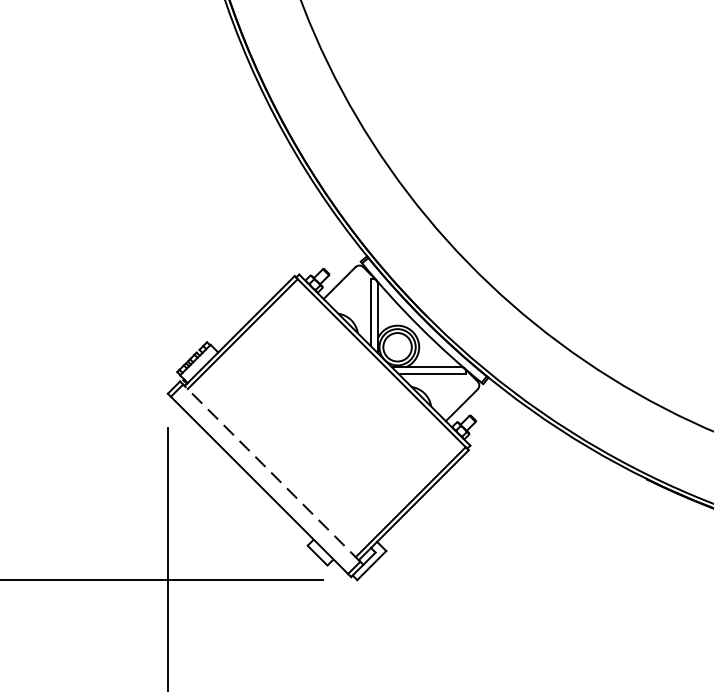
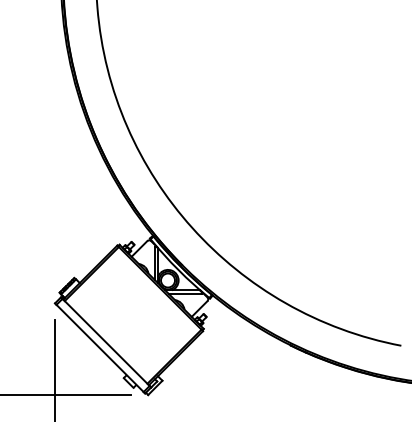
line: (272, 473) -> (106, 342), dashed -> solid

